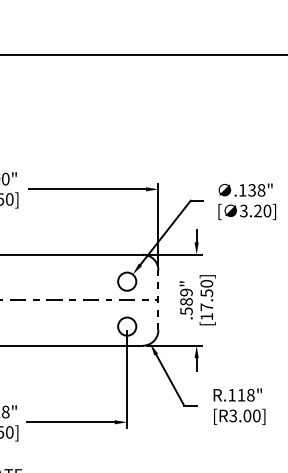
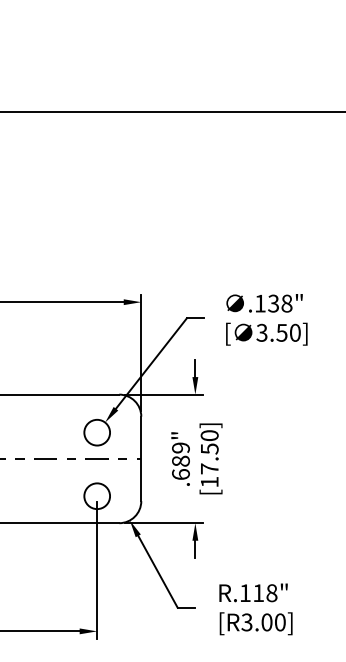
text: (257, 210) -> (281, 332), 3.20] -> 3.50]
line: (158, 300) -> (141, 459), dashed -> solid
text: (186, 311) -> (180, 474), .589" -> .689"

